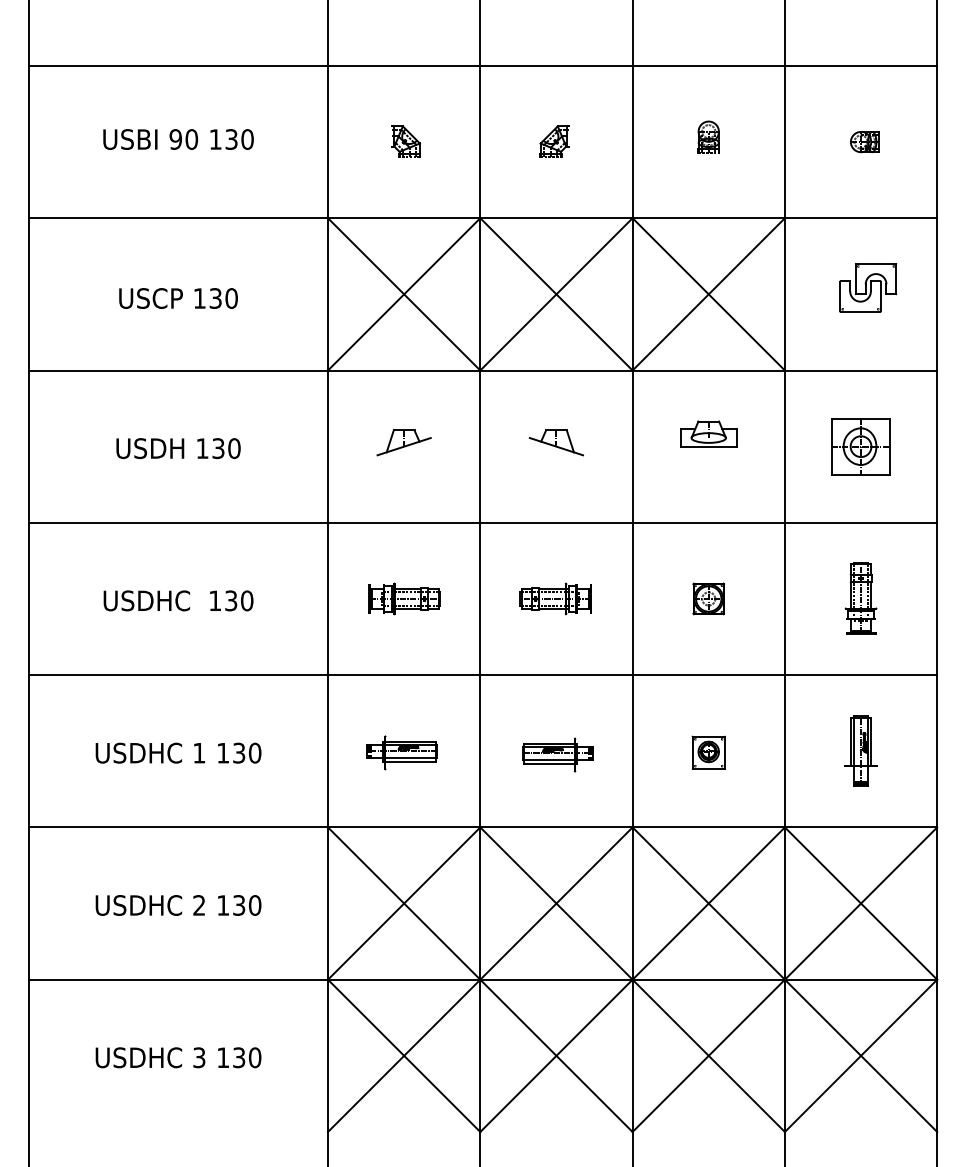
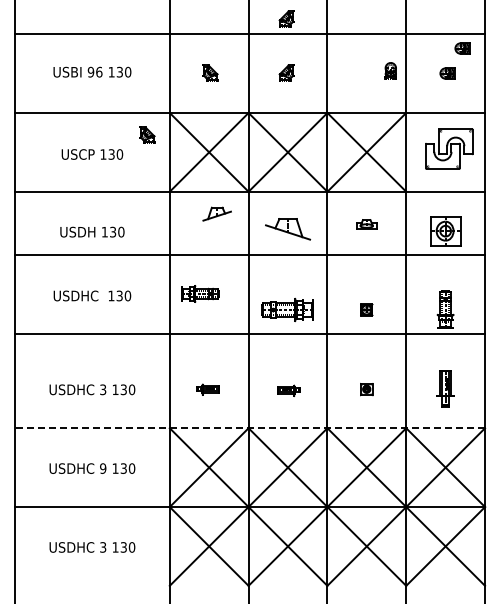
part: (553, 35) -> (286, 18), added
part: (893, 93) -> (462, 48), added
part: (708, 136) -> (390, 70), moved
text: (192, 138) -> (99, 71), 90 -> 96
part: (284, 259) -> (147, 134), added
part: (868, 286) -> (449, 148), size x1.6
part: (708, 433) -> (366, 224), size x0.7
part: (402, 441) -> (216, 213), moved
part: (555, 441) -> (287, 228), size x1.6
line: (482, 522) -> (249, 254), moved
part: (404, 597) -> (200, 293), moved
part: (555, 597) -> (287, 309), size x1.4
part: (708, 597) -> (366, 309), size x0.7
text: (178, 599) -> (92, 295), moved
line: (482, 675) -> (249, 334), moved
text: (199, 752) -> (103, 389), 1 -> 3
part: (400, 752) -> (207, 389), size x0.6
part: (708, 752) -> (366, 389), size x0.7
part: (557, 754) -> (288, 390), size x0.6
line: (482, 827) -> (249, 428), solid -> dashed
text: (199, 905) -> (103, 468), 2 -> 9

